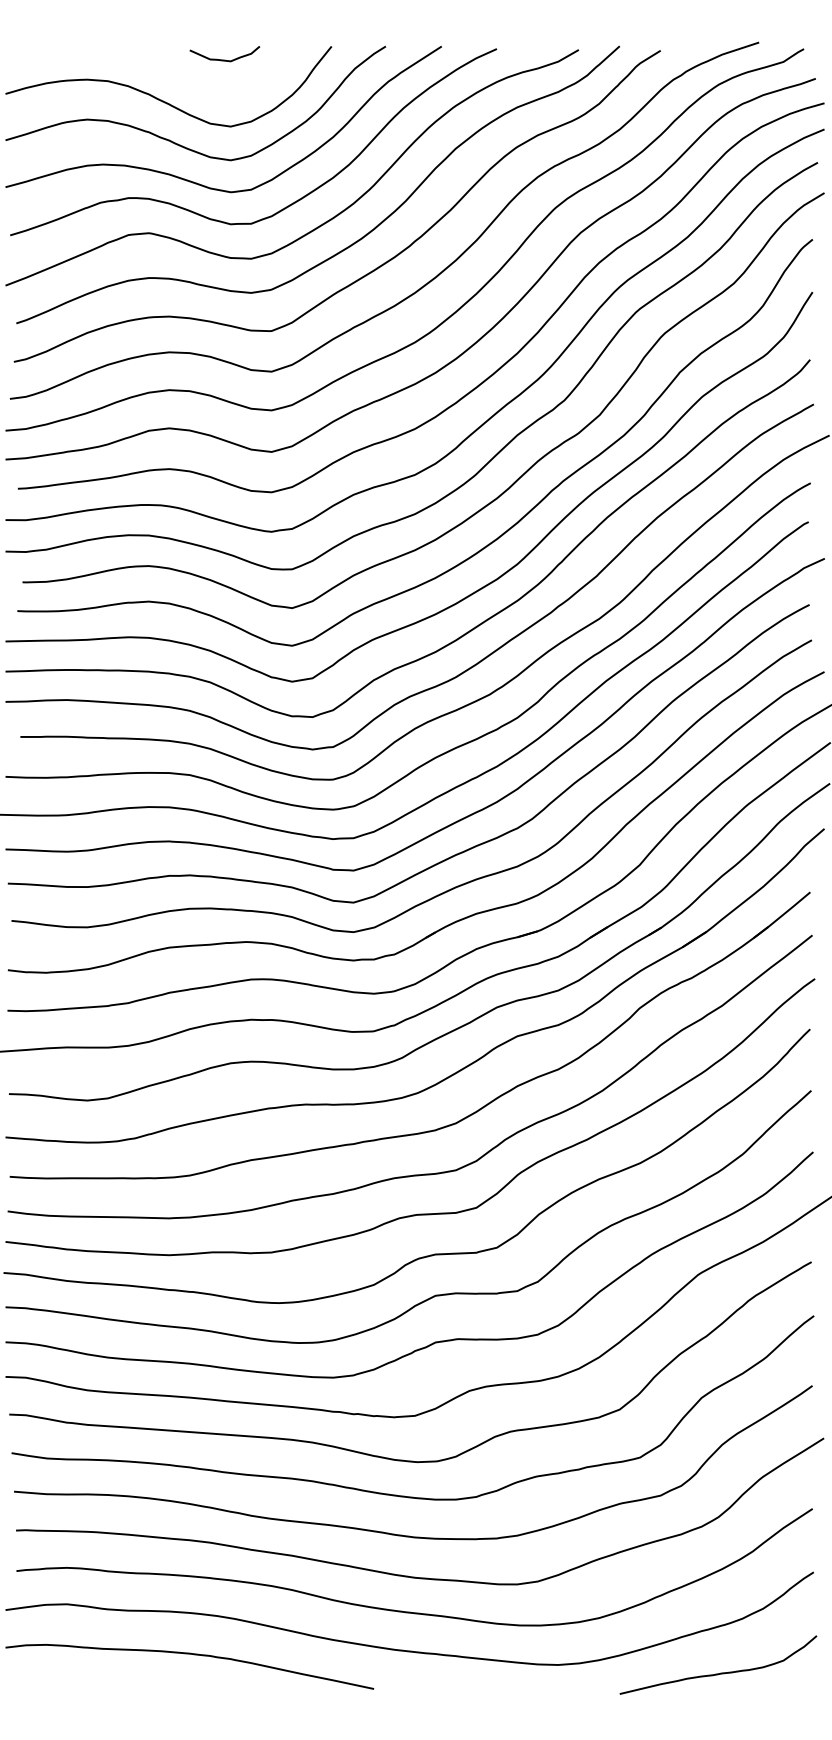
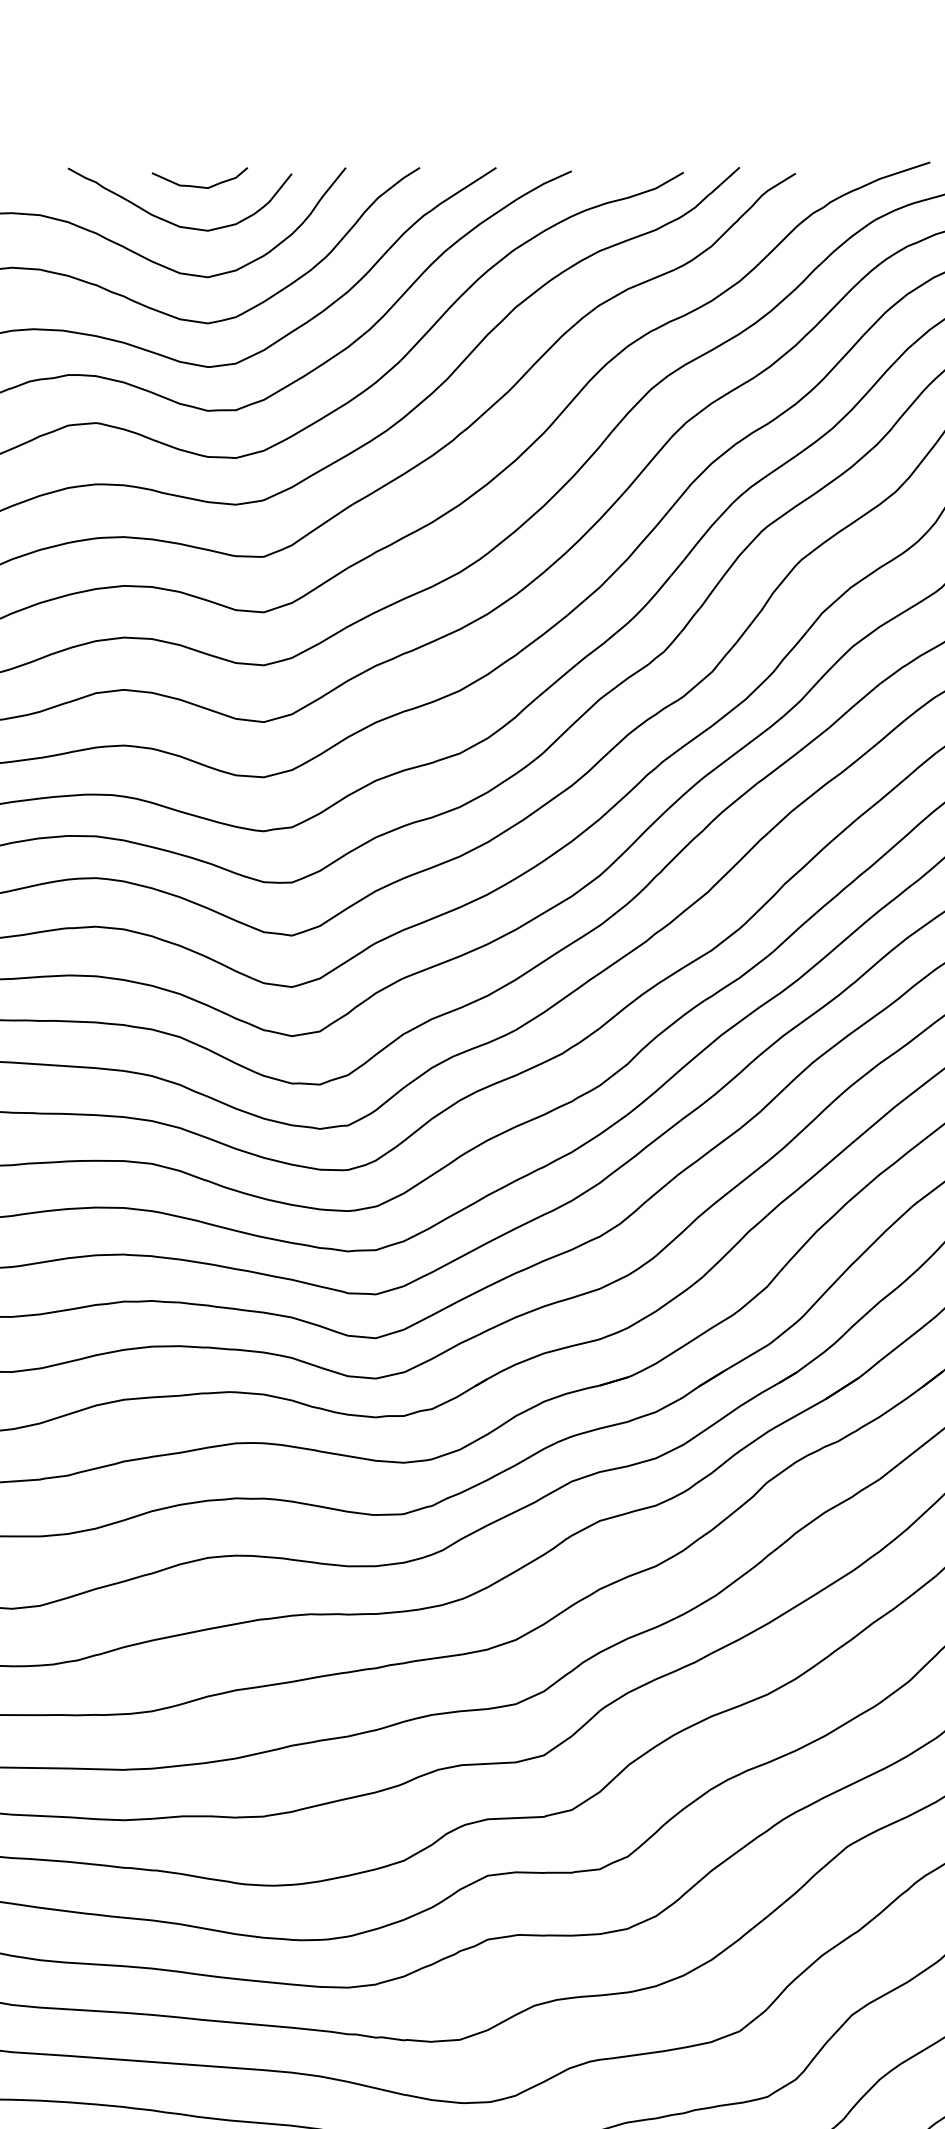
curve: (203, 85) -> (170, 221), added

